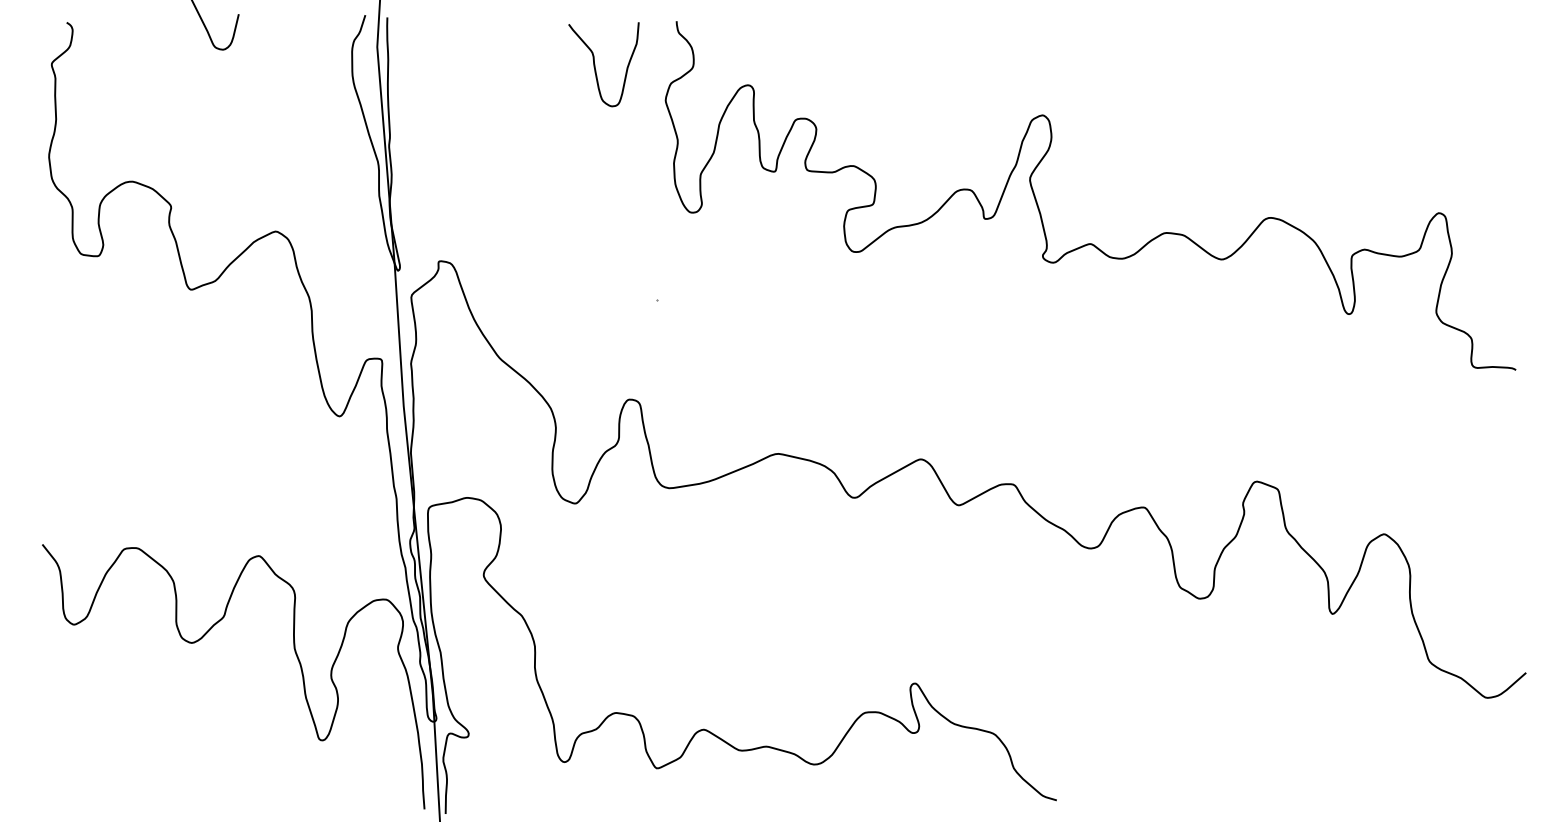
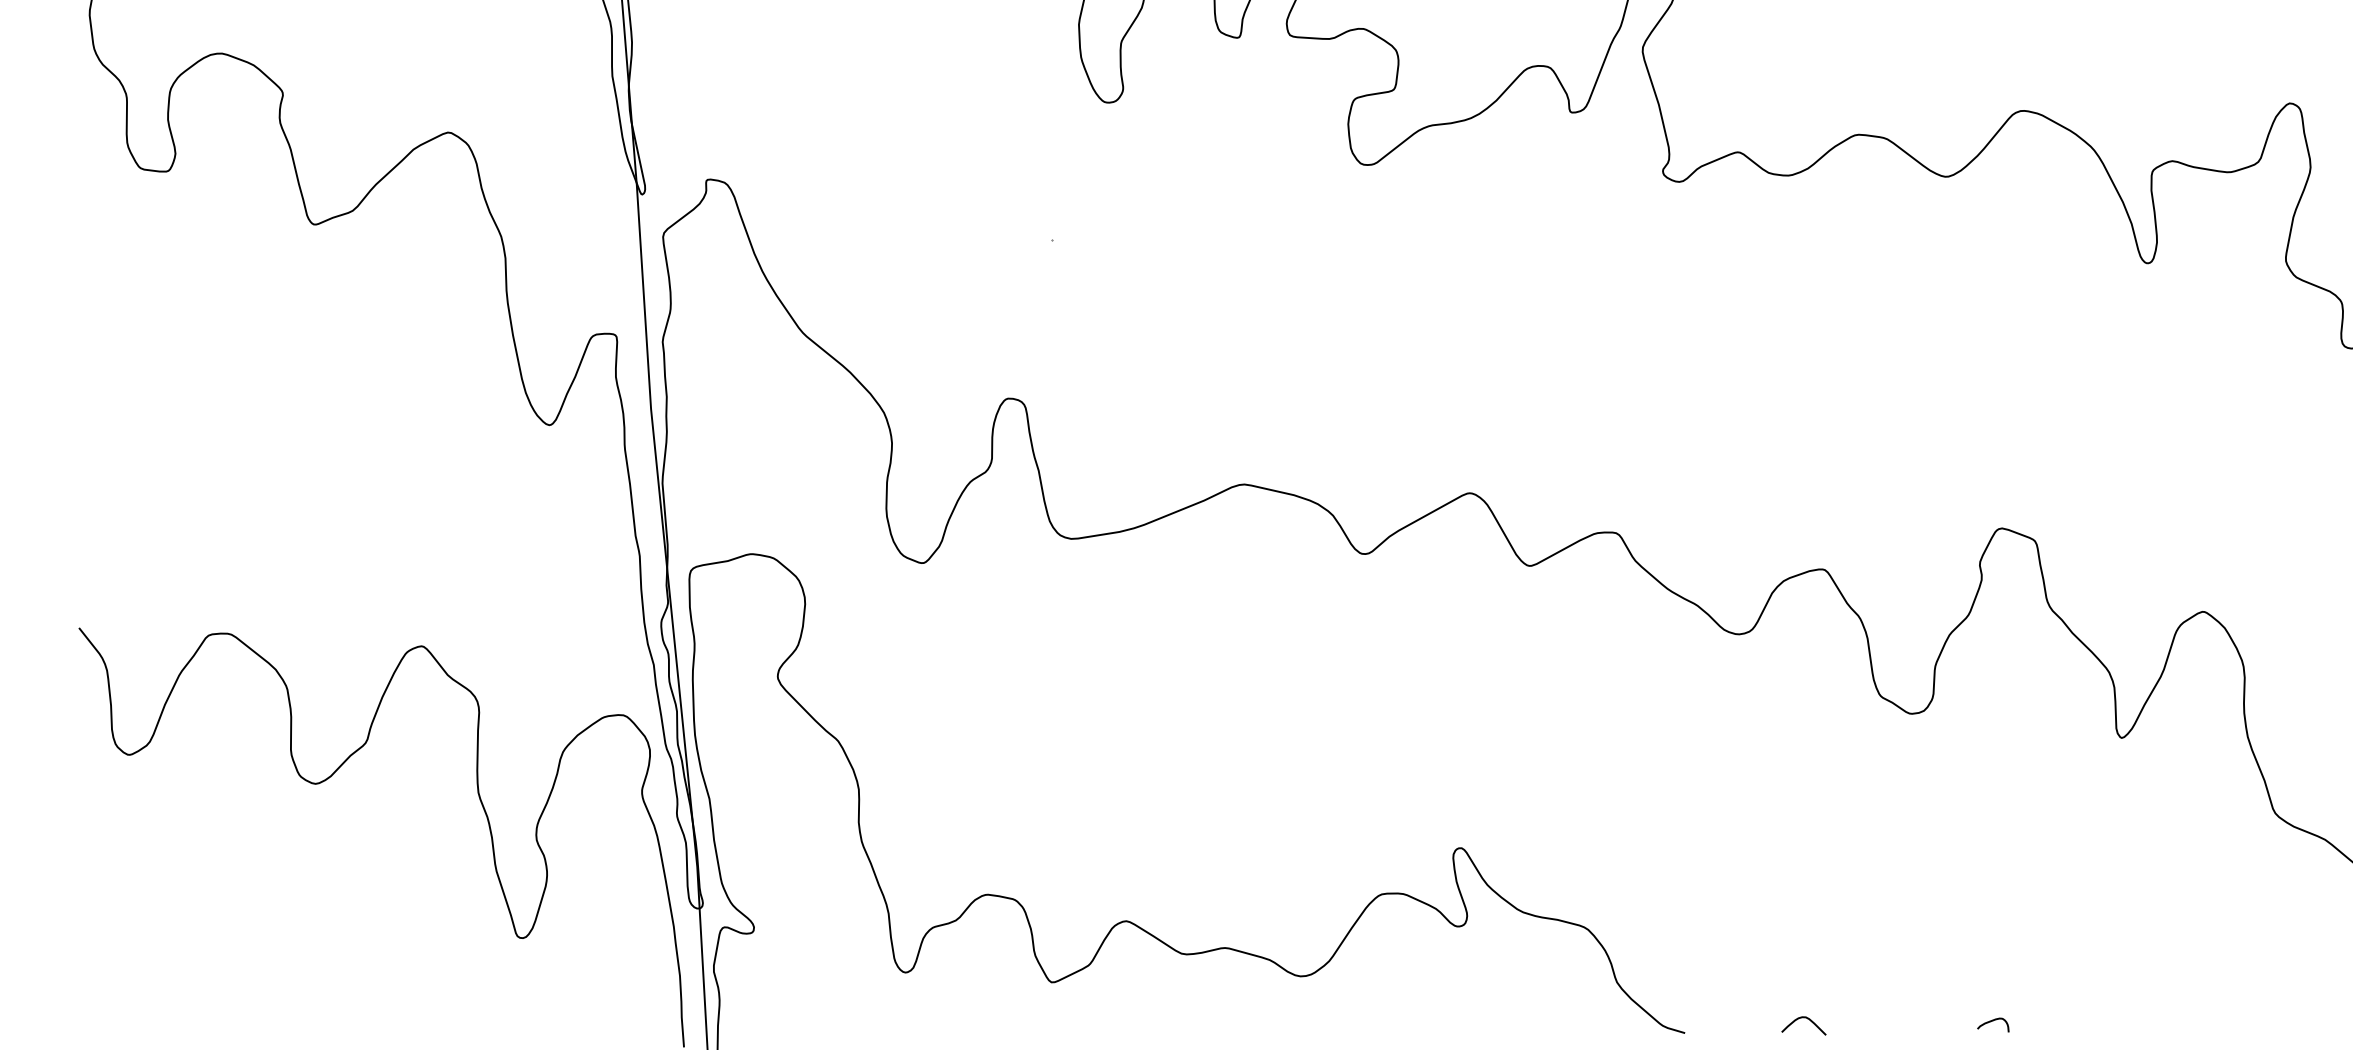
curve: (1131, 791) -> (1803, 1019), added
curve: (1251, 793) -> (1993, 1022), added

